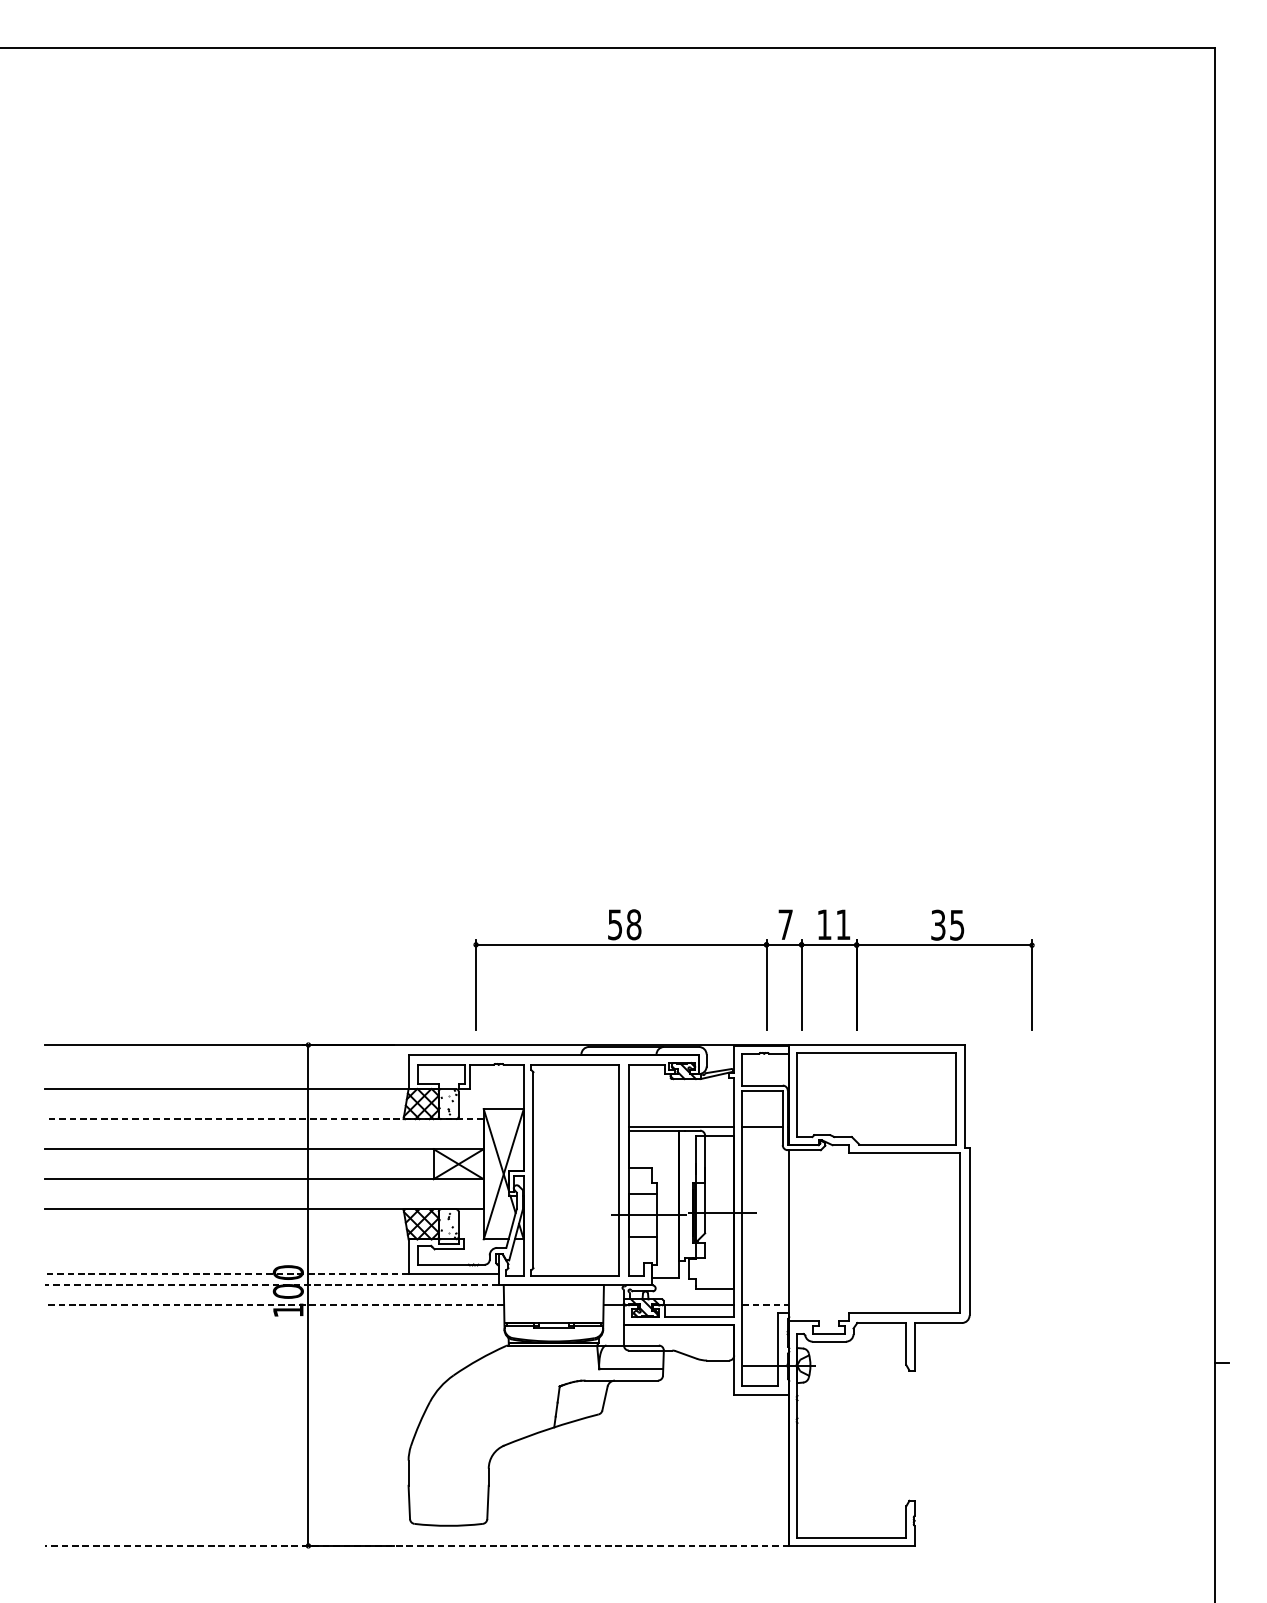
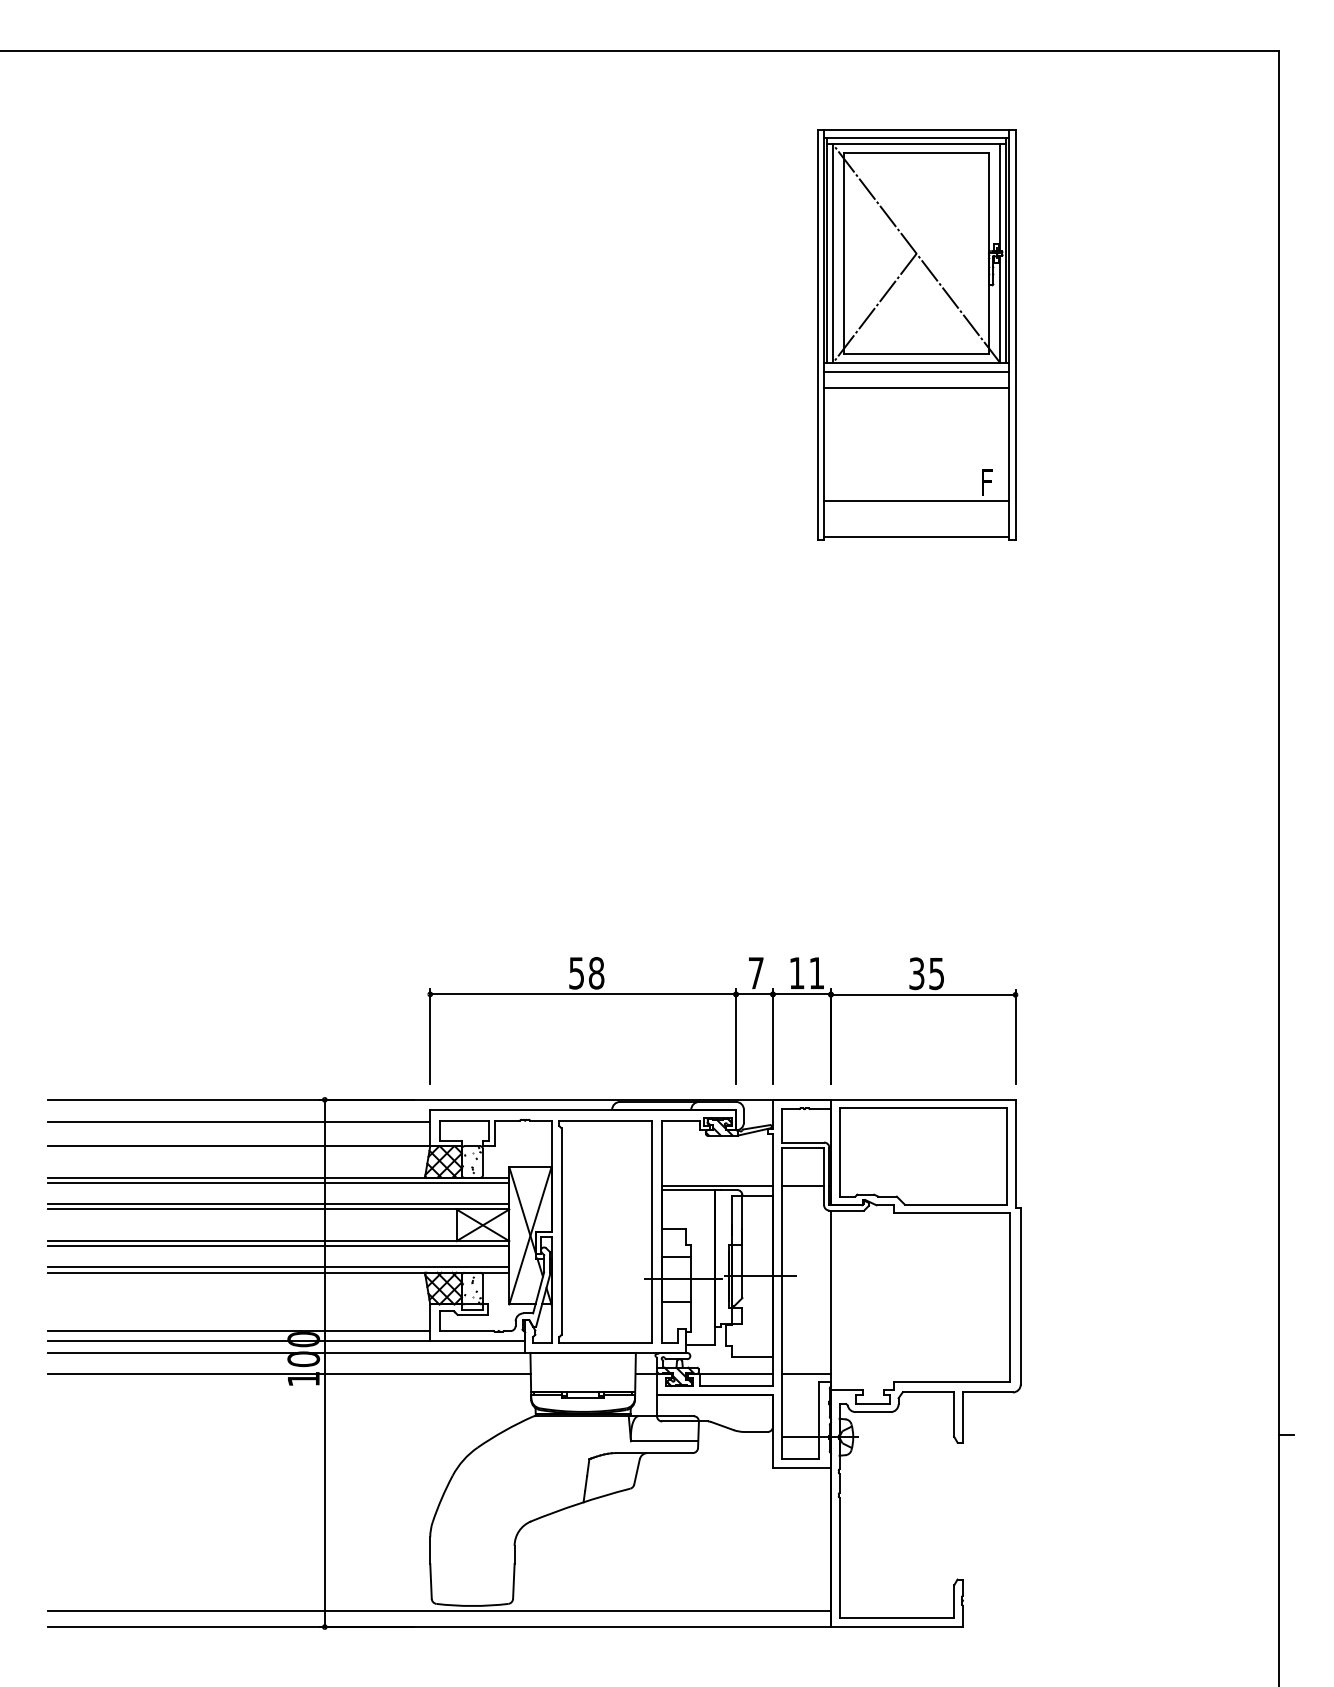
part: (870, 317) -> (916, 334), added
part: (766, 969) -> (735, 1020), moved
line: (227, 1065) -> (239, 1121), added
line: (264, 1118) -> (278, 1177), dashed -> solid
line: (264, 1124) -> (278, 1183), added
line: (264, 1144) -> (278, 1204), added
line: (264, 1184) -> (278, 1246), added
line: (264, 1204) -> (278, 1267), added
line: (227, 1264) -> (239, 1330), added
line: (226, 1274) -> (238, 1341), dashed -> solid
line: (272, 1285) -> (286, 1352), dashed -> solid
line: (273, 1305) -> (288, 1374), dashed -> solid
line: (766, 1305) -> (806, 1374), dashed -> solid
line: (417, 1531) -> (439, 1611), added
line: (416, 1546) -> (438, 1627), dashed -> solid

